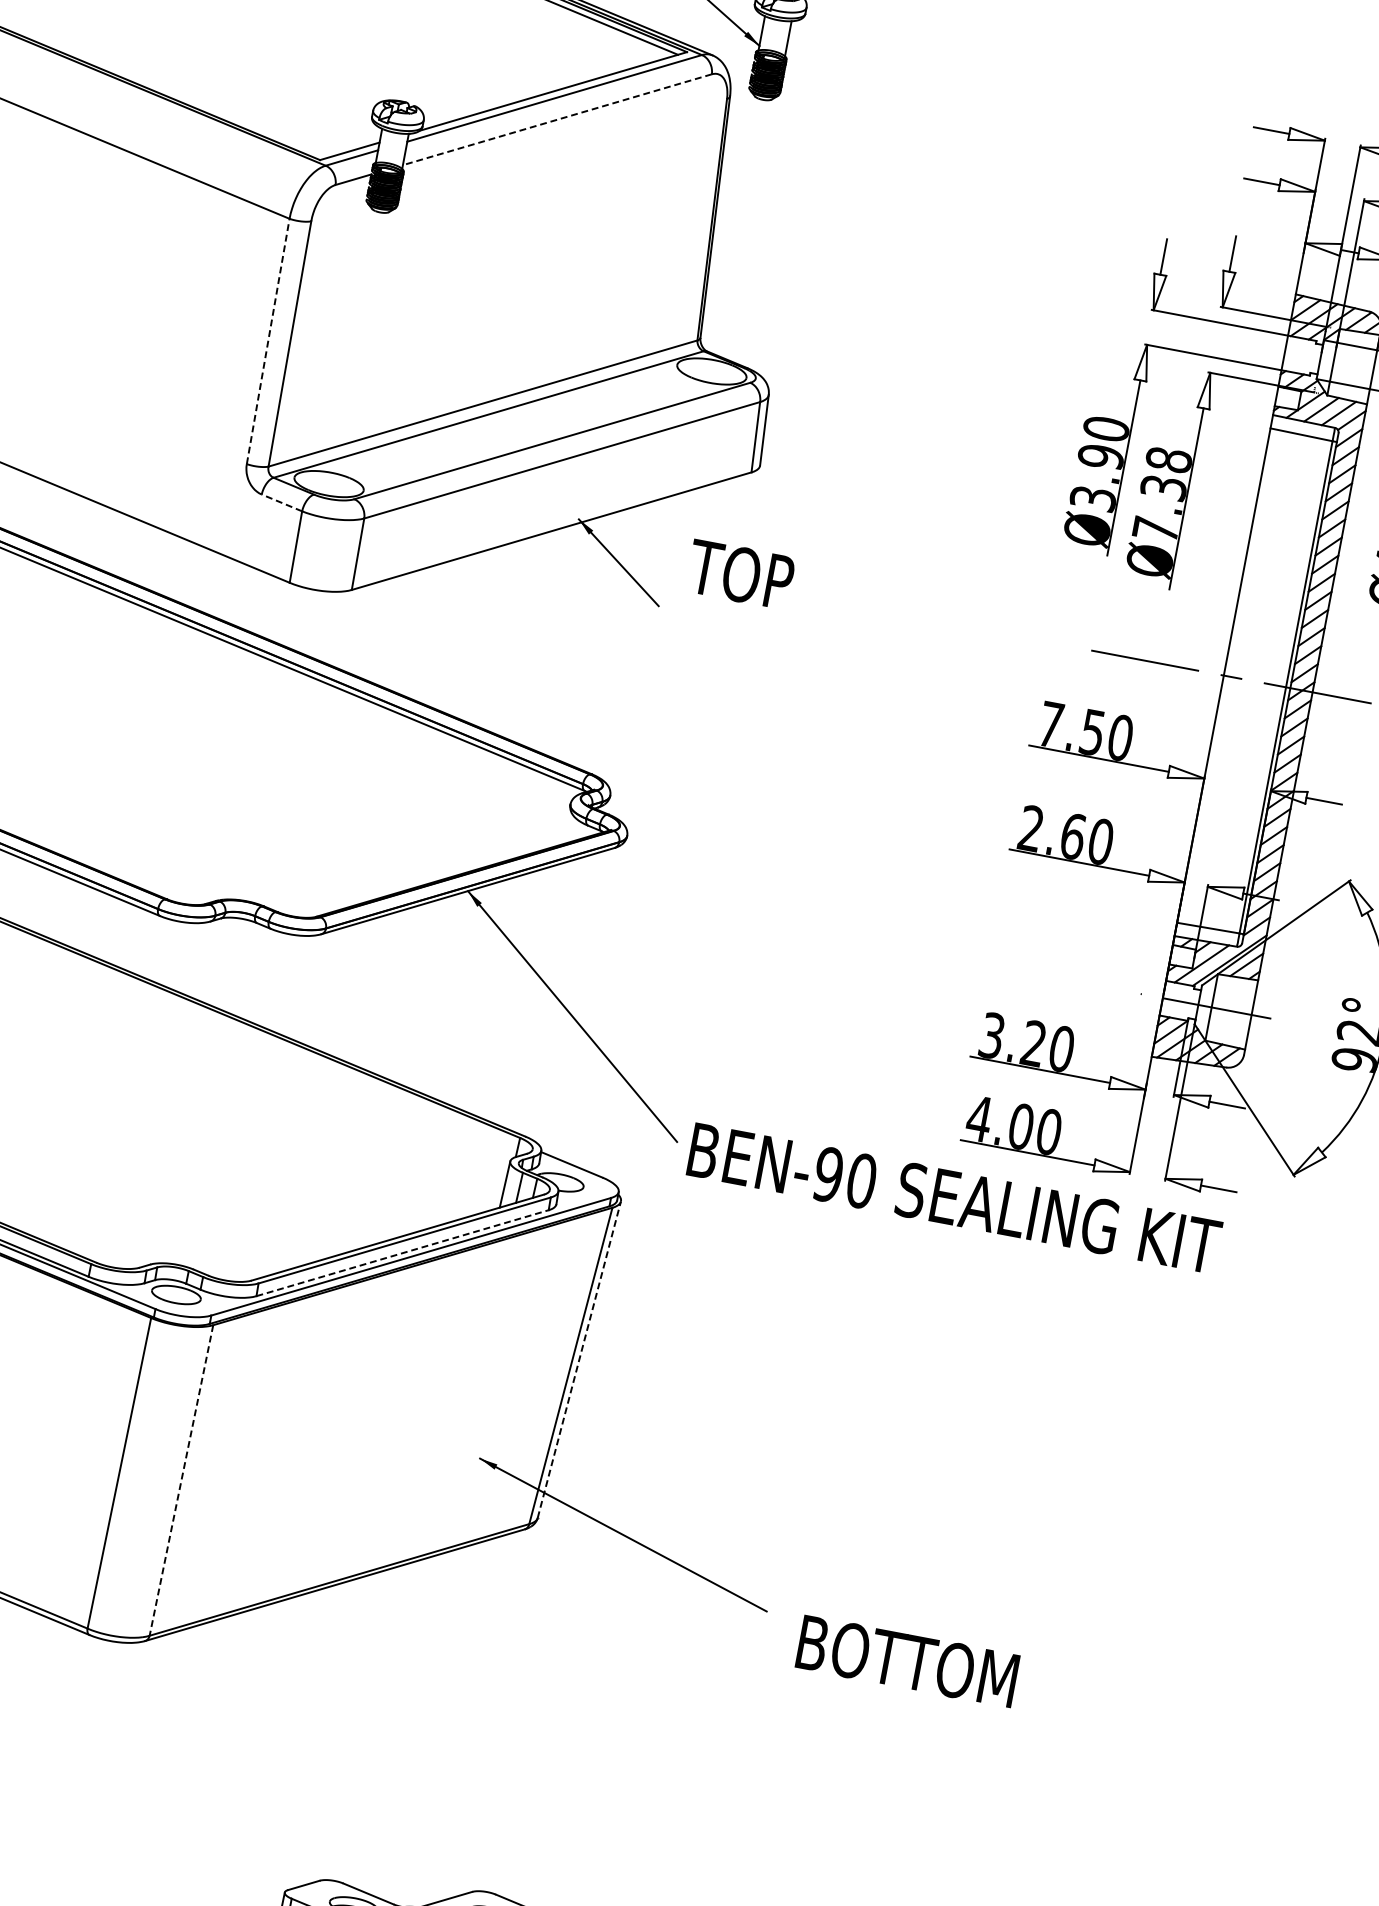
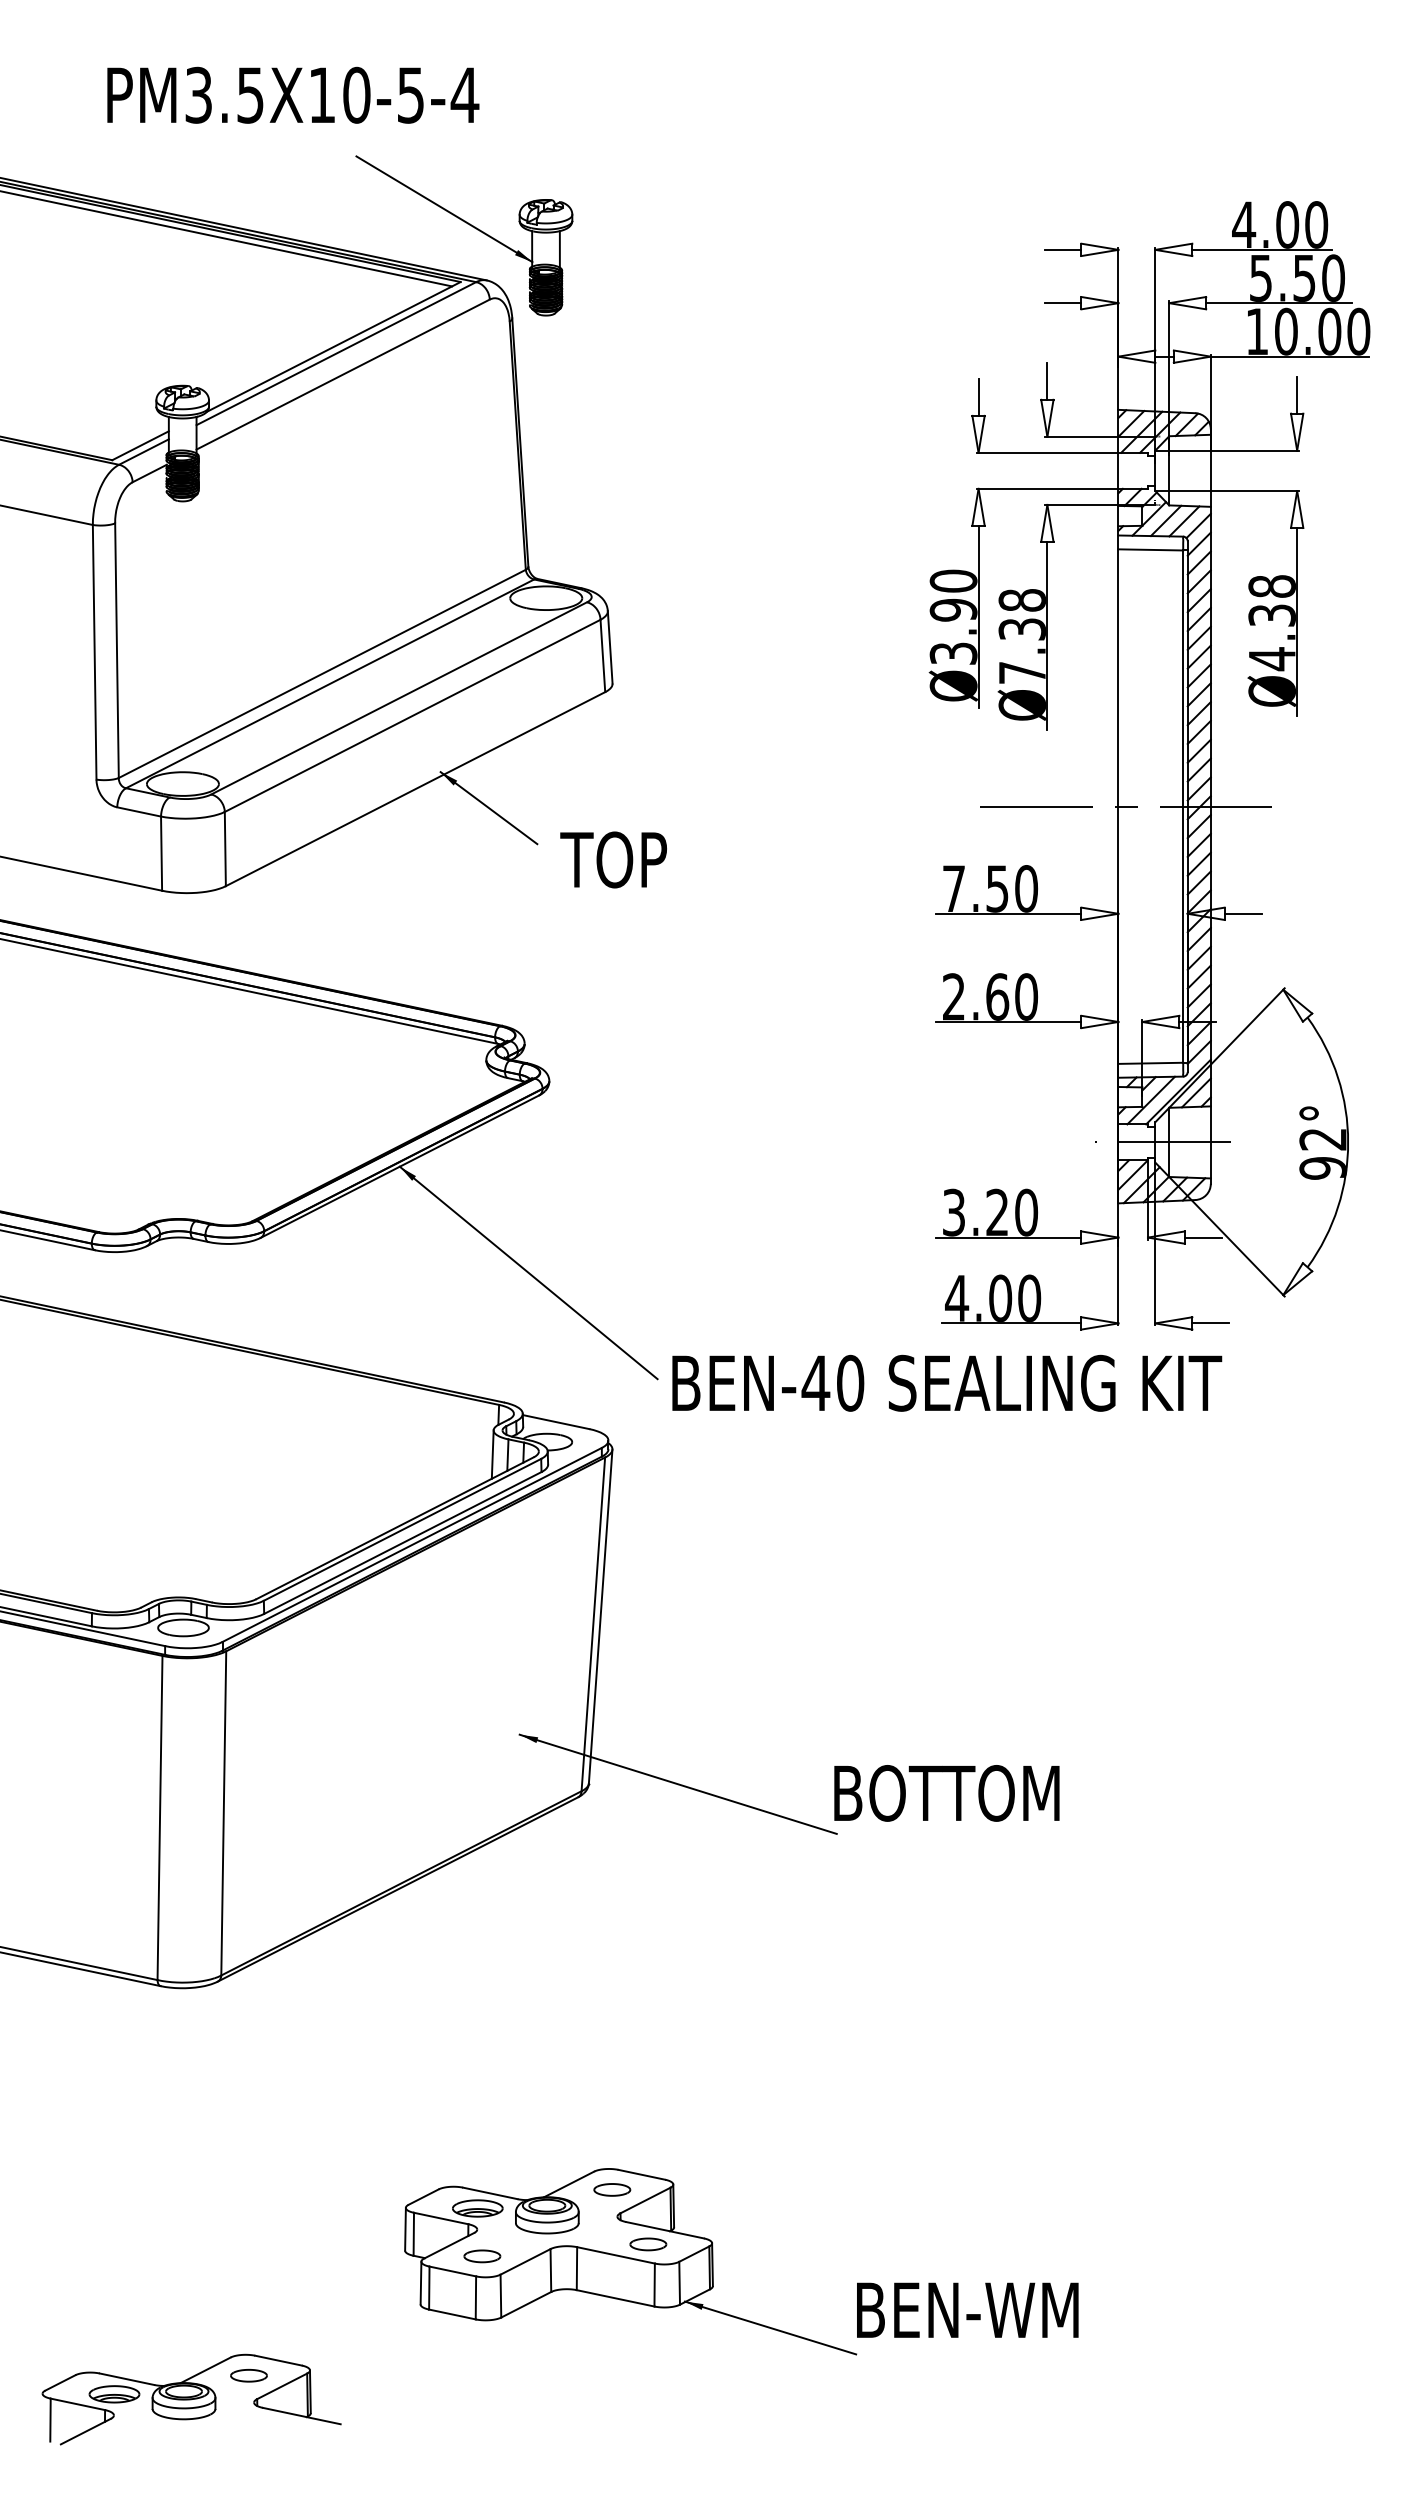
line: (557, 119) -> (343, 374), dashed -> solid
line: (268, 340) -> (94, 651), dashed -> solid
line: (281, 502) -> (138, 811), dashed -> solid
text: (740, 574) -> (613, 859), moved
text: (828, 1173) -> (815, 1382), BEN-90 -> BEN-40
line: (402, 1253) -> (402, 1543), dashed -> solid
line: (579, 1359) -> (600, 1616), dashed -> solid
line: (181, 1480) -> (223, 1813), dashed -> solid
text: (907, 1661) -> (946, 1793), moved

